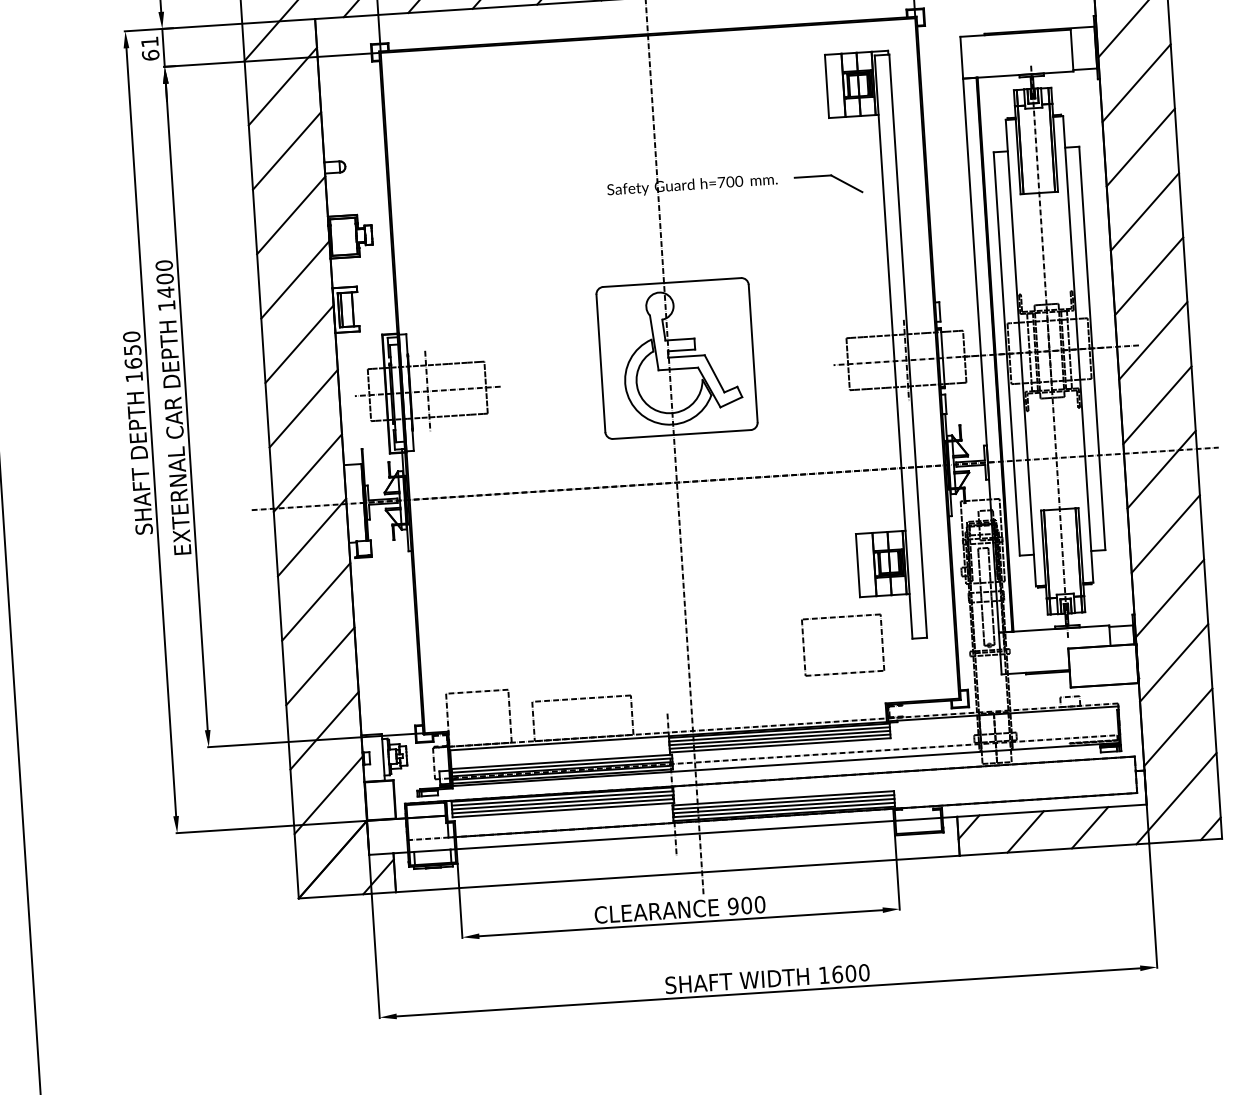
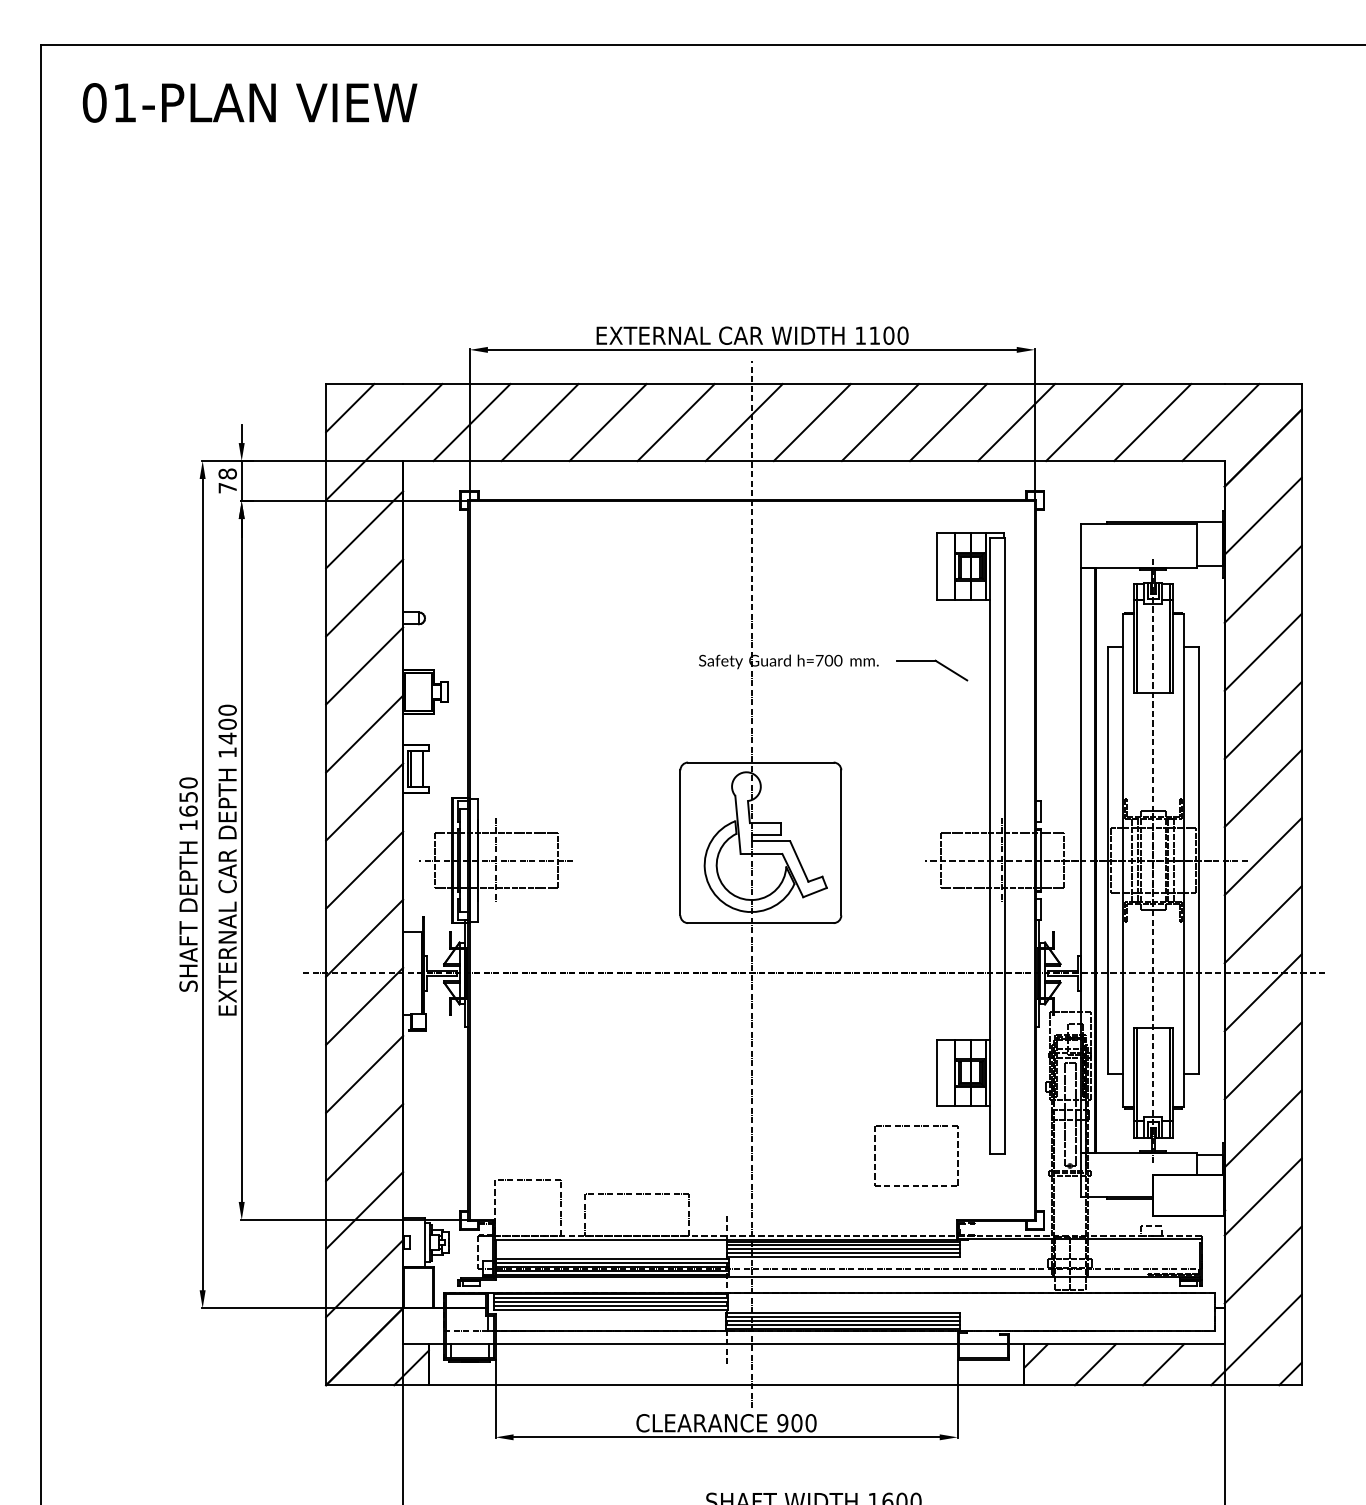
text: (150, 48) -> (227, 480), 61 -> 78

